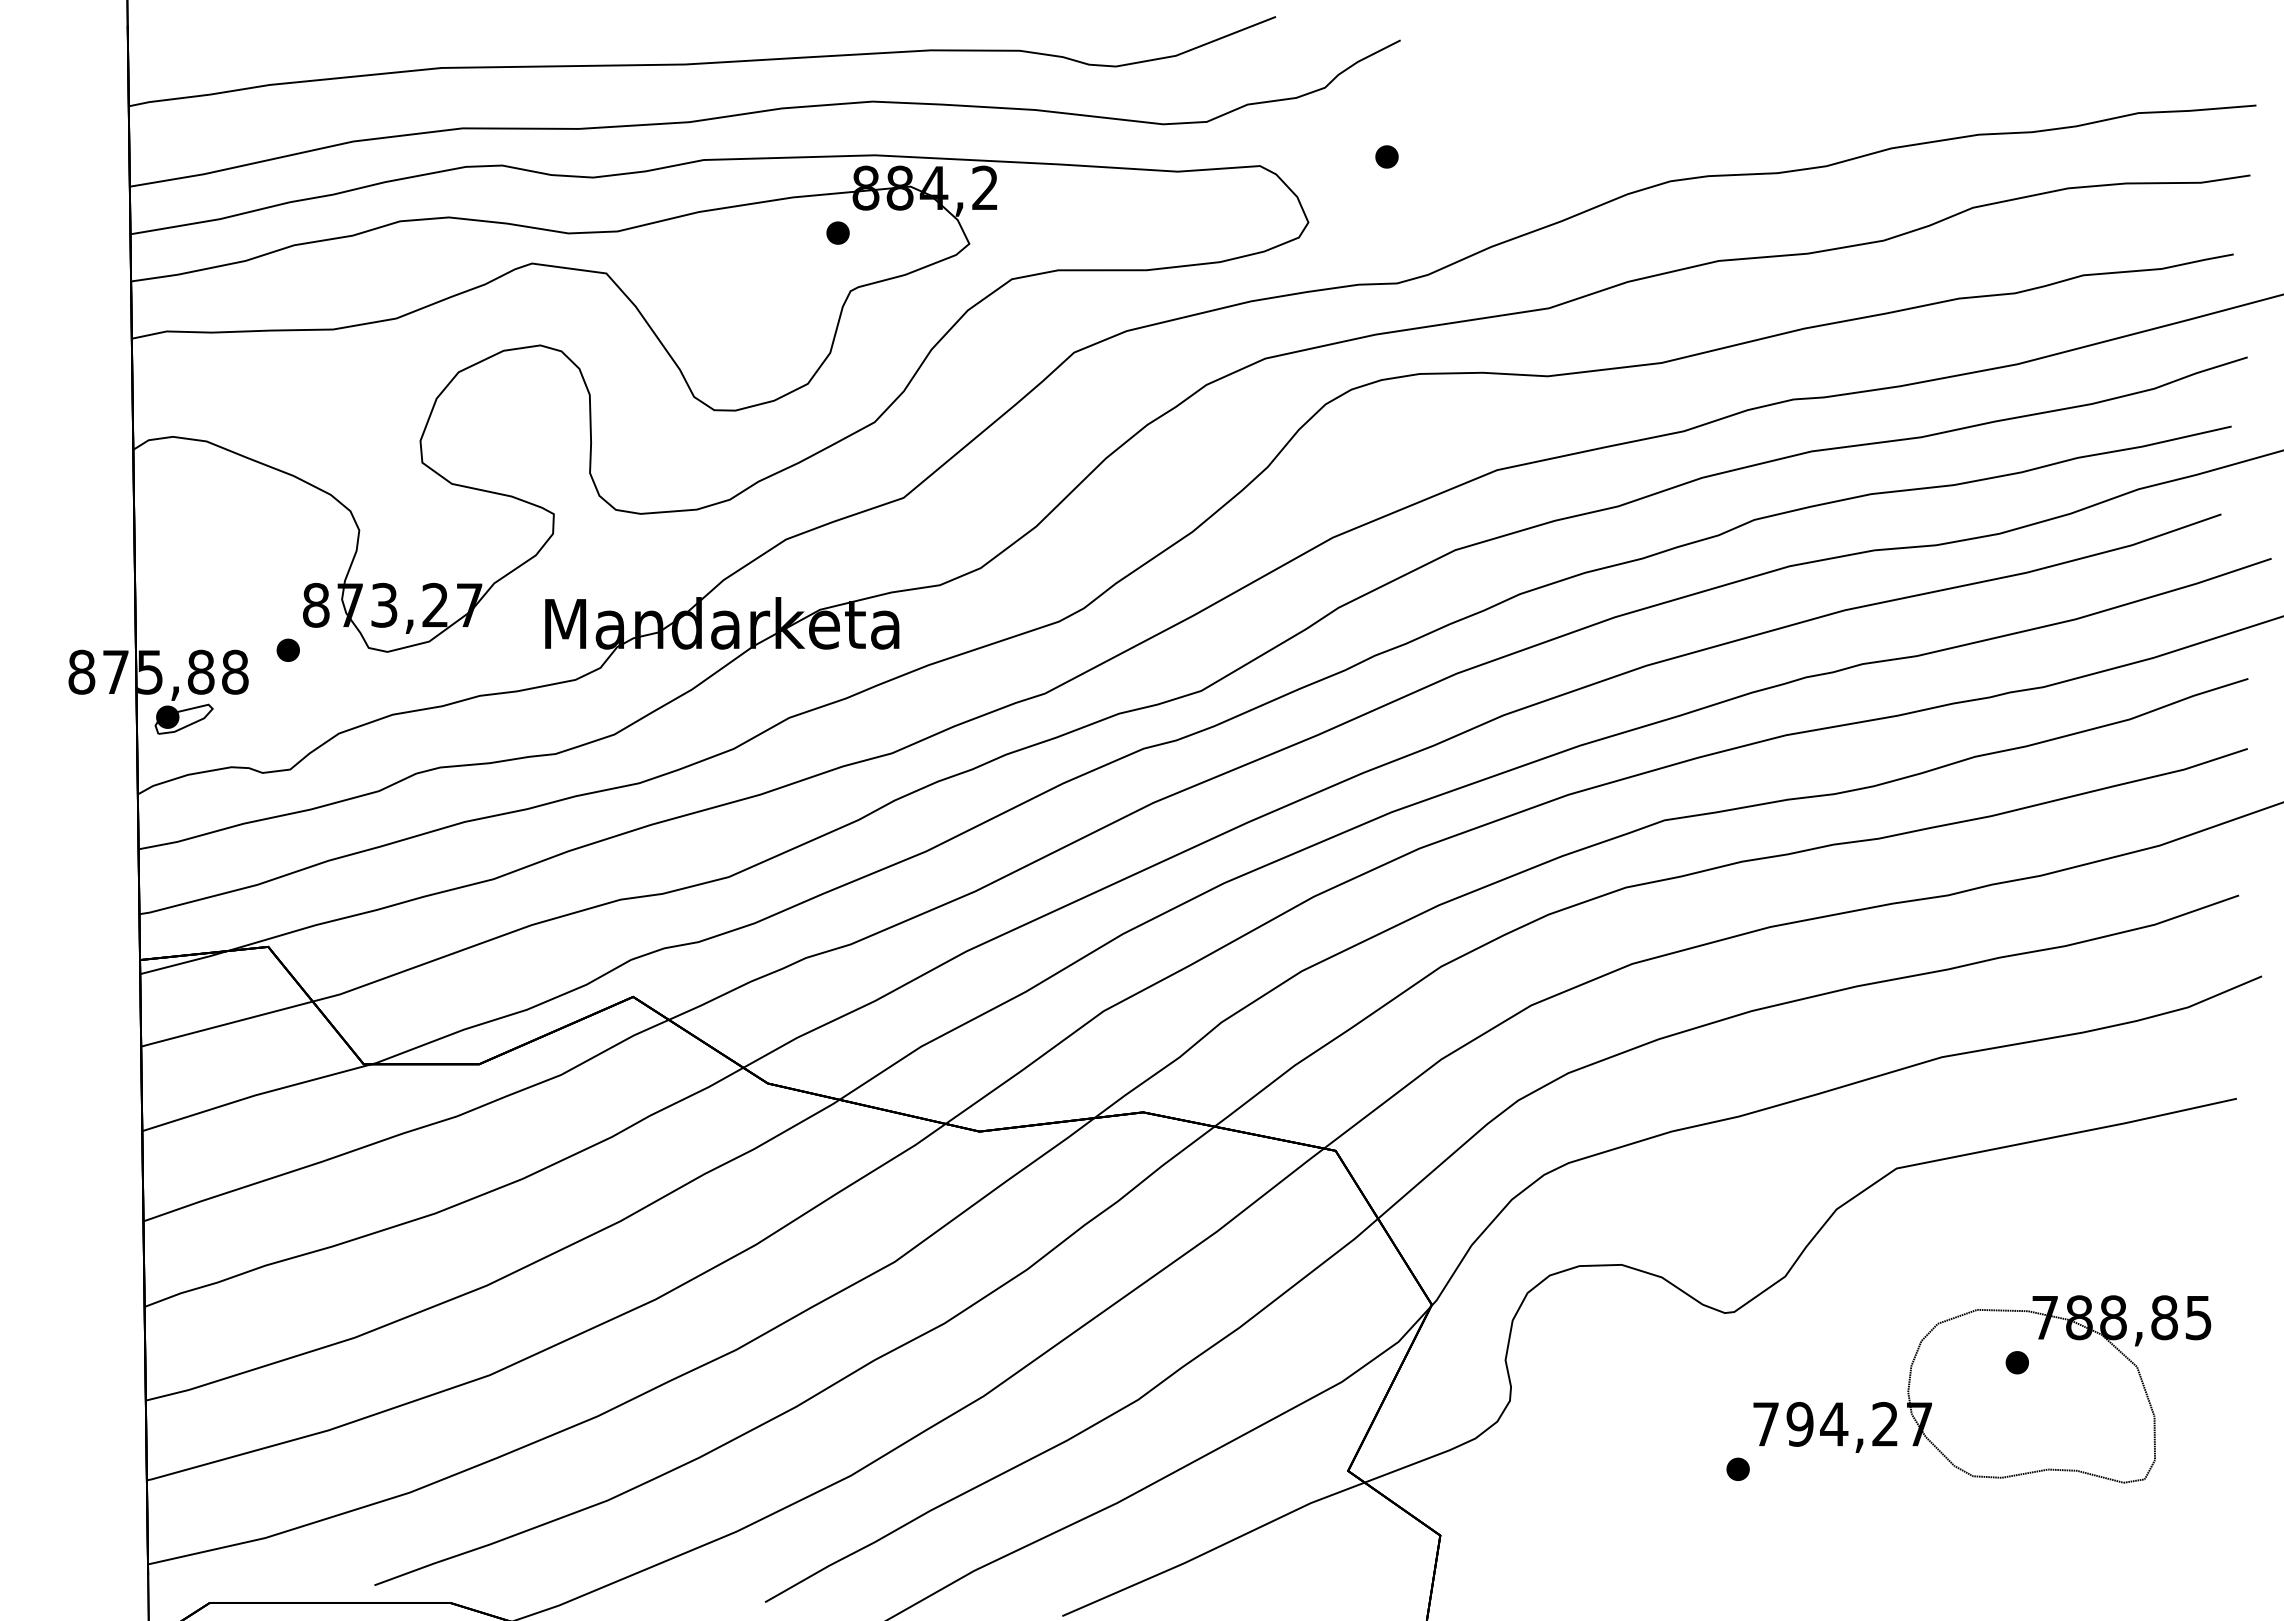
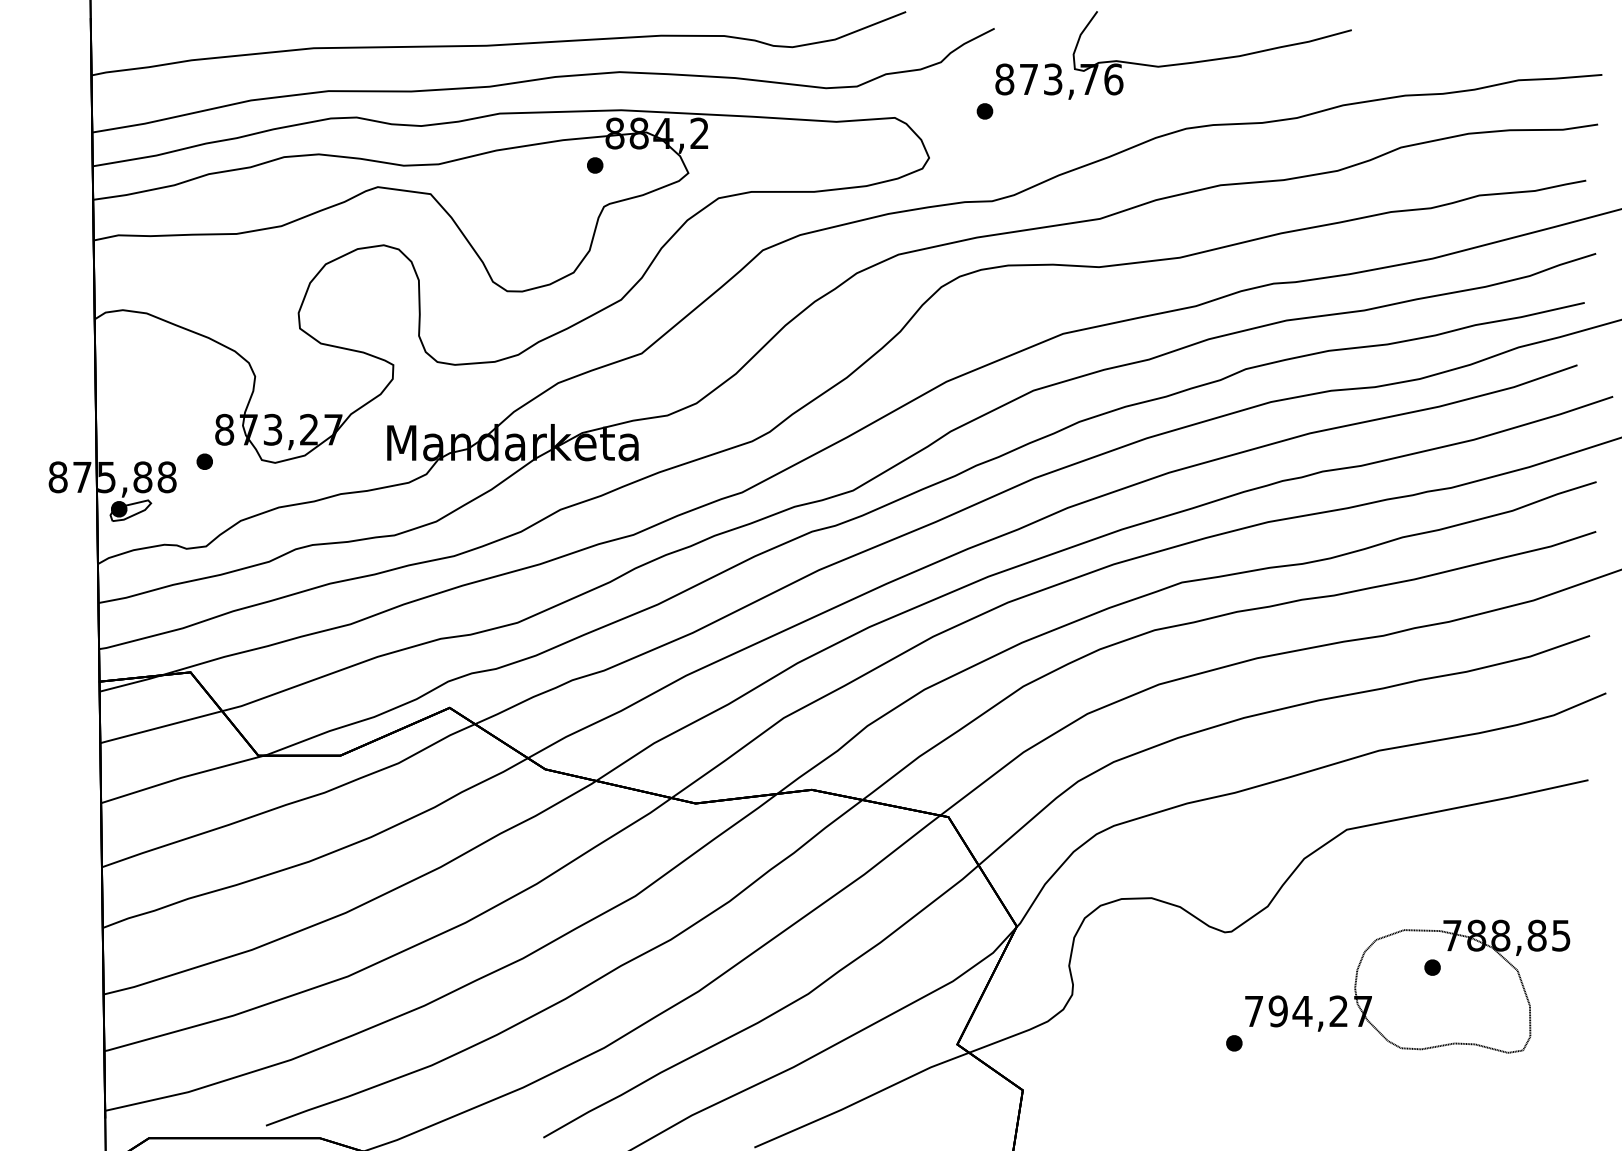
part: (1652, 90) -> (1173, 64), added

